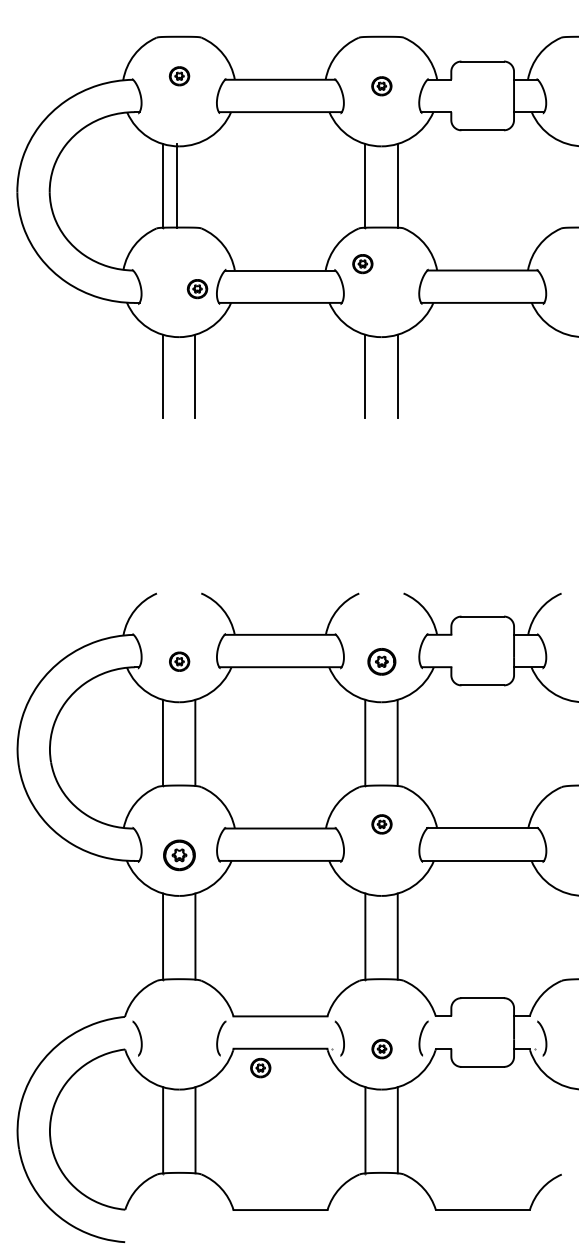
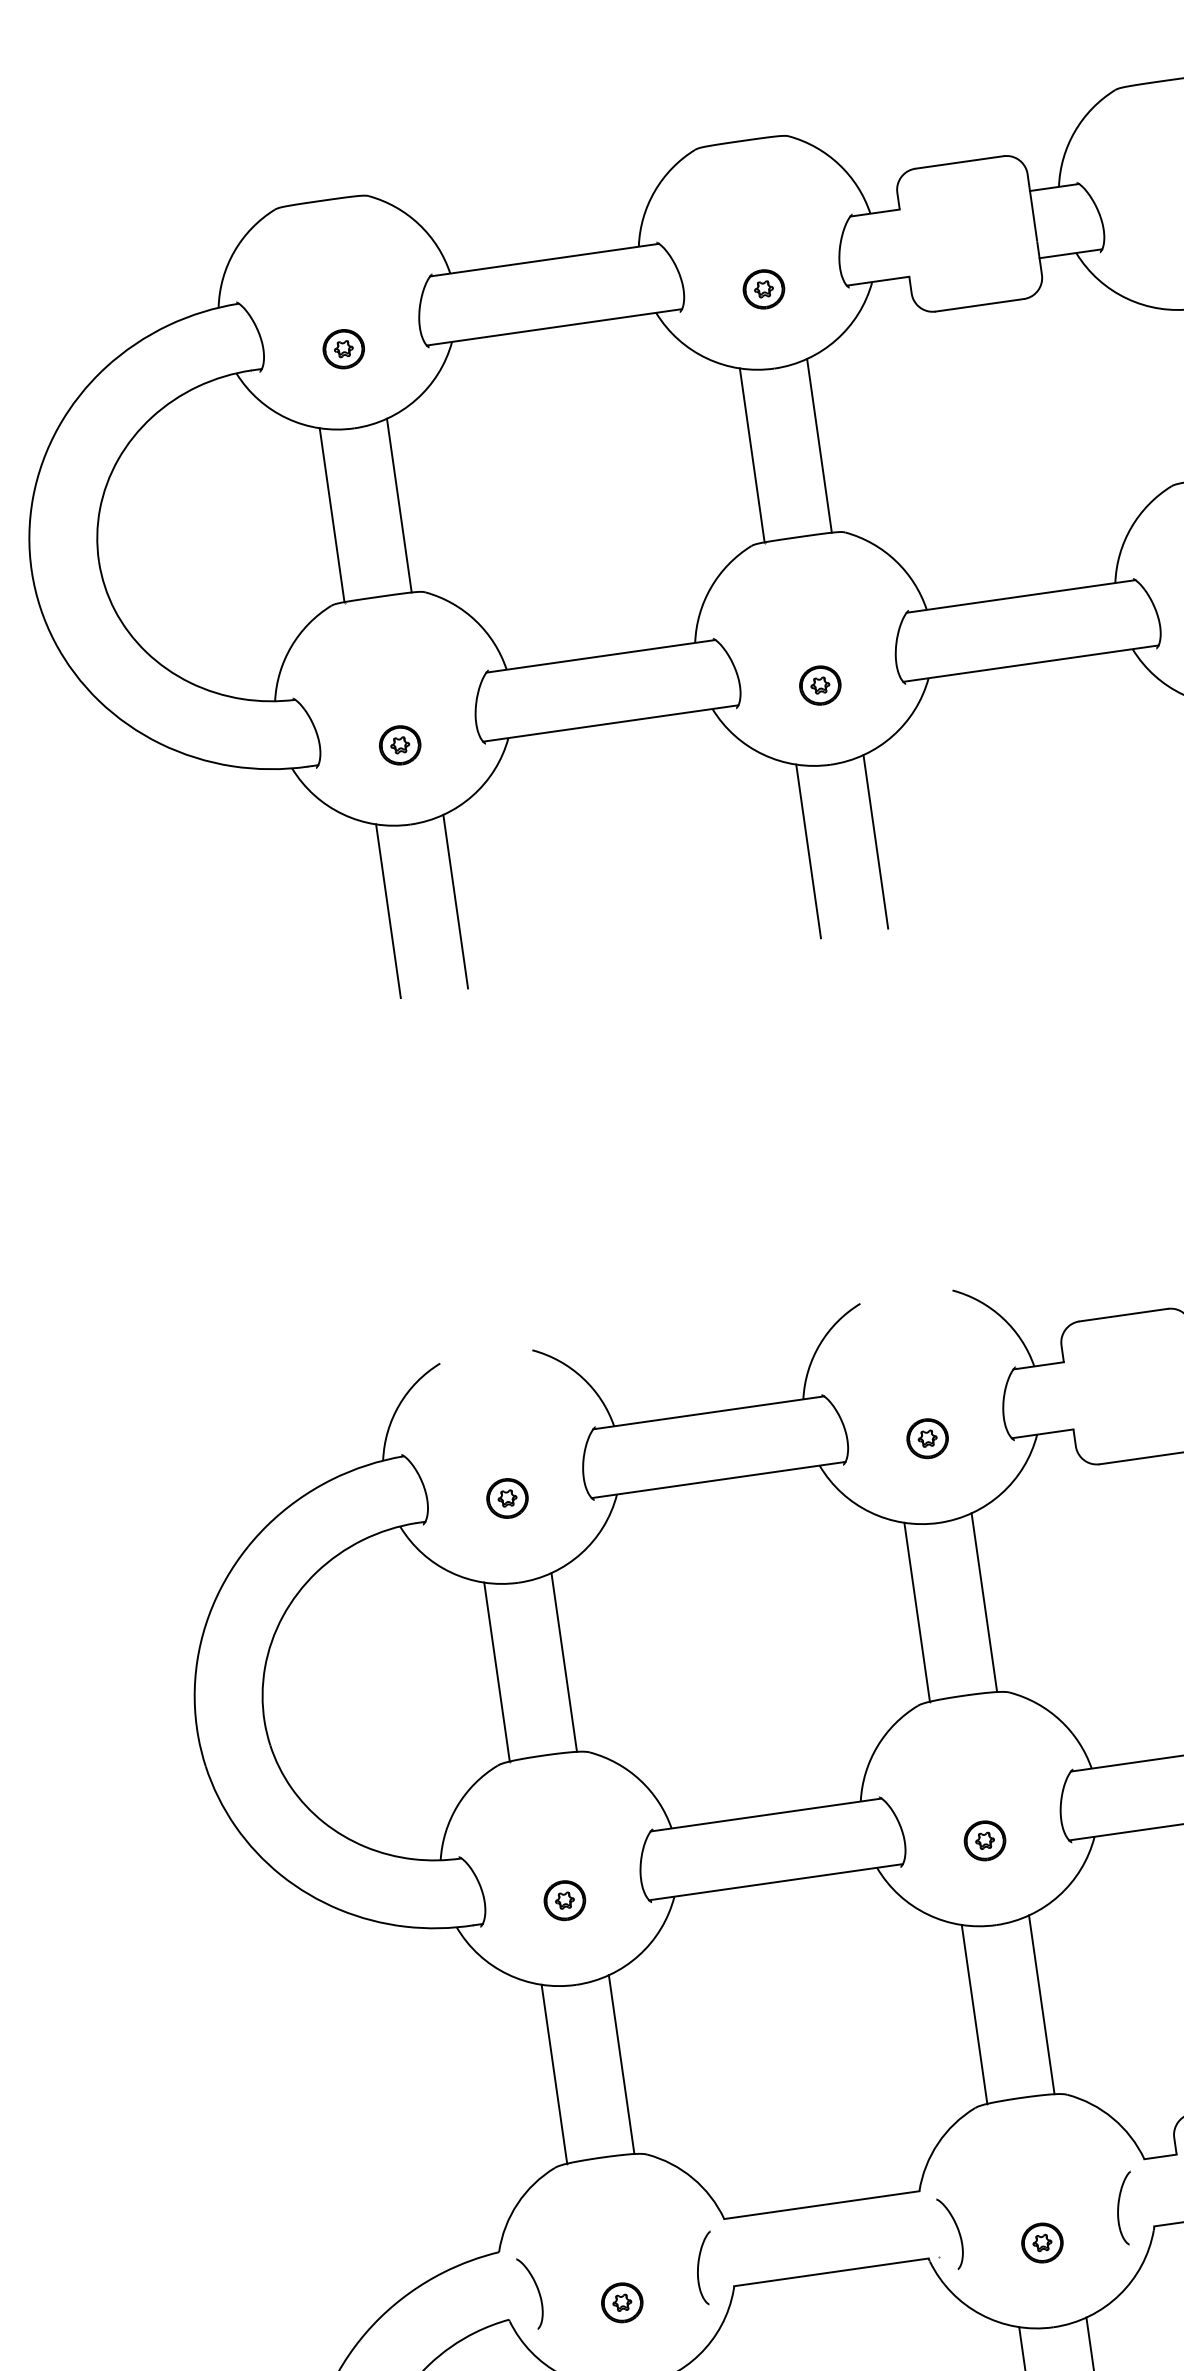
part: (179, 76) -> (343, 349), moved
part: (381, 86) -> (763, 289), moved
line: (177, 185) -> (399, 504), moved
part: (362, 264) -> (819, 686), moved
part: (197, 289) -> (400, 746), moved
part: (381, 661) -> (926, 1438), size x0.71
part: (381, 824) -> (984, 1841), moved
part: (179, 855) -> (564, 1900), size x0.62
part: (260, 1067) -> (621, 2301), moved

